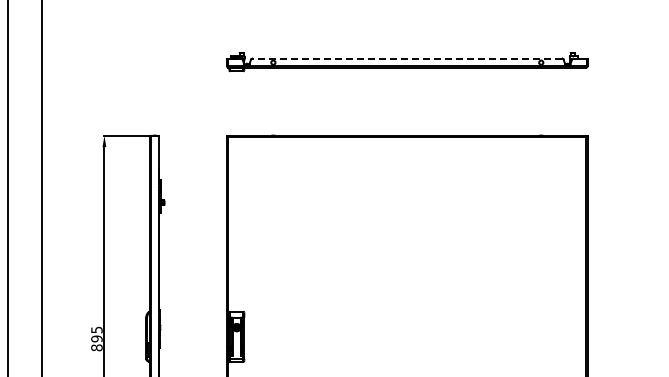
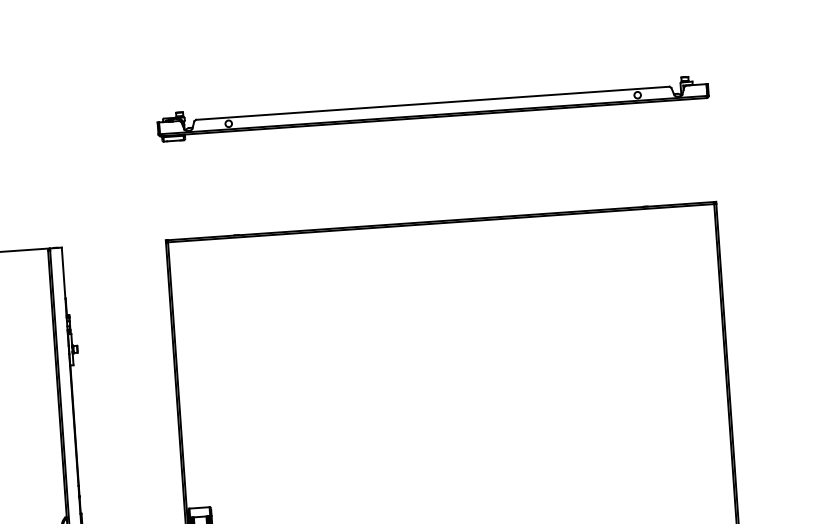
line: (406, 58) -> (431, 103), dashed -> solid

